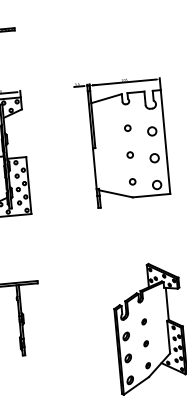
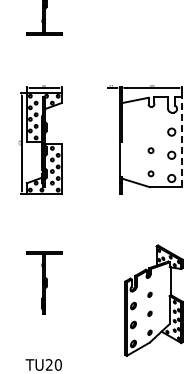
circle: (127, 128) -> (150, 127), removed
line: (165, 142) -> (182, 142), solid -> dashed

